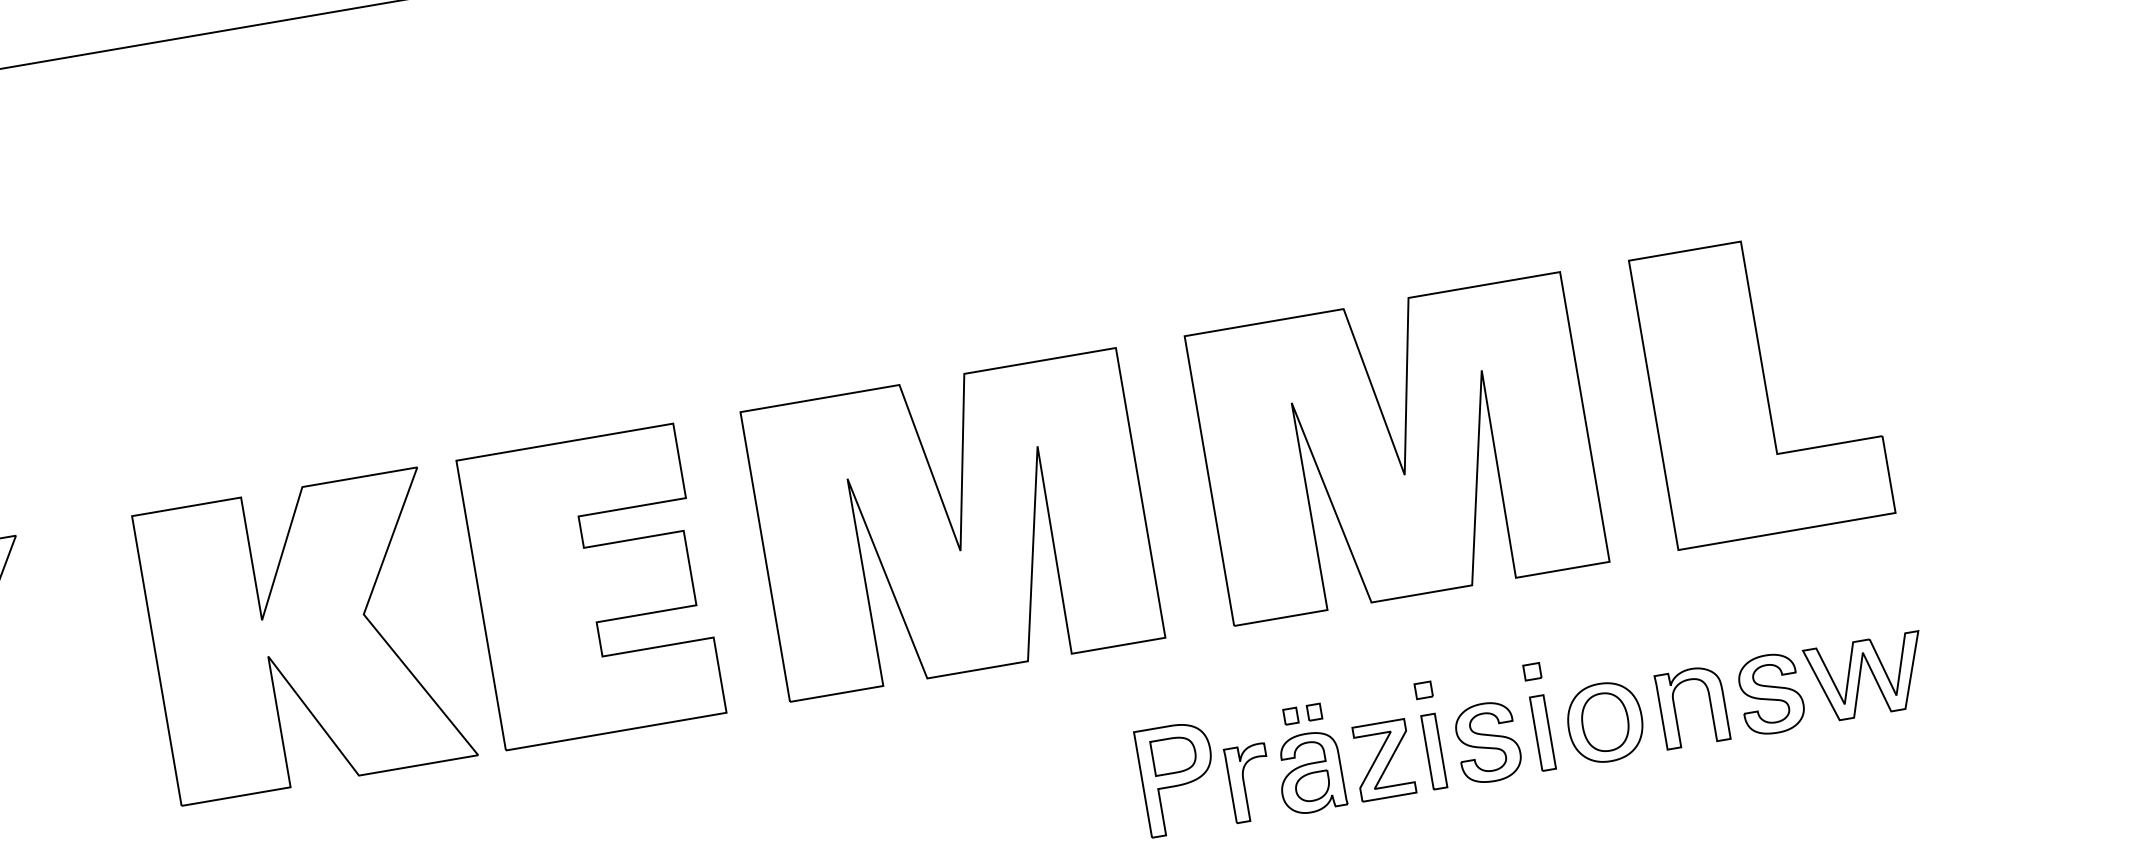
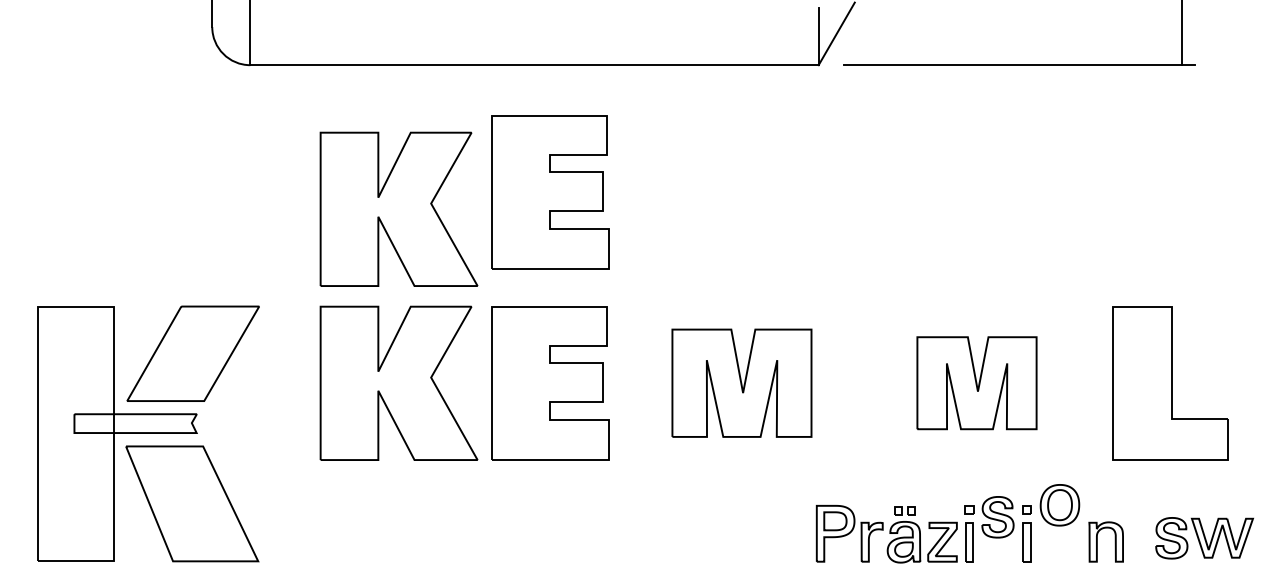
part: (529, 226) -> (550, 192), added
part: (247, 305) -> (398, 208), added
part: (1395, 447) -> (976, 382), size x0.6
part: (951, 523) -> (741, 382), size x0.7
part: (1833, 683) -> (1204, 538), moved
part: (1604, 723) -> (1059, 505), moved
part: (1487, 743) -> (997, 517), moved

